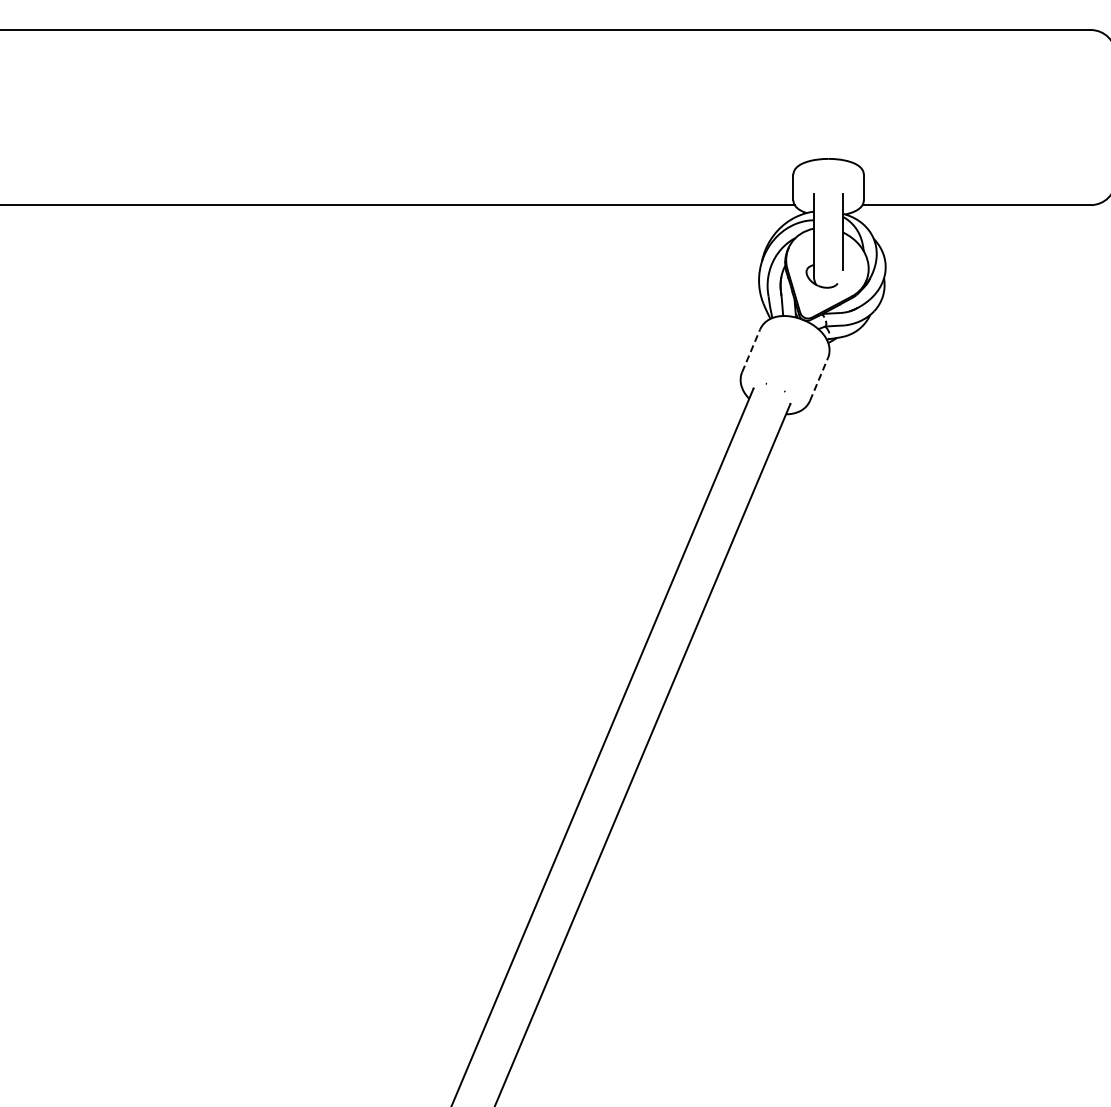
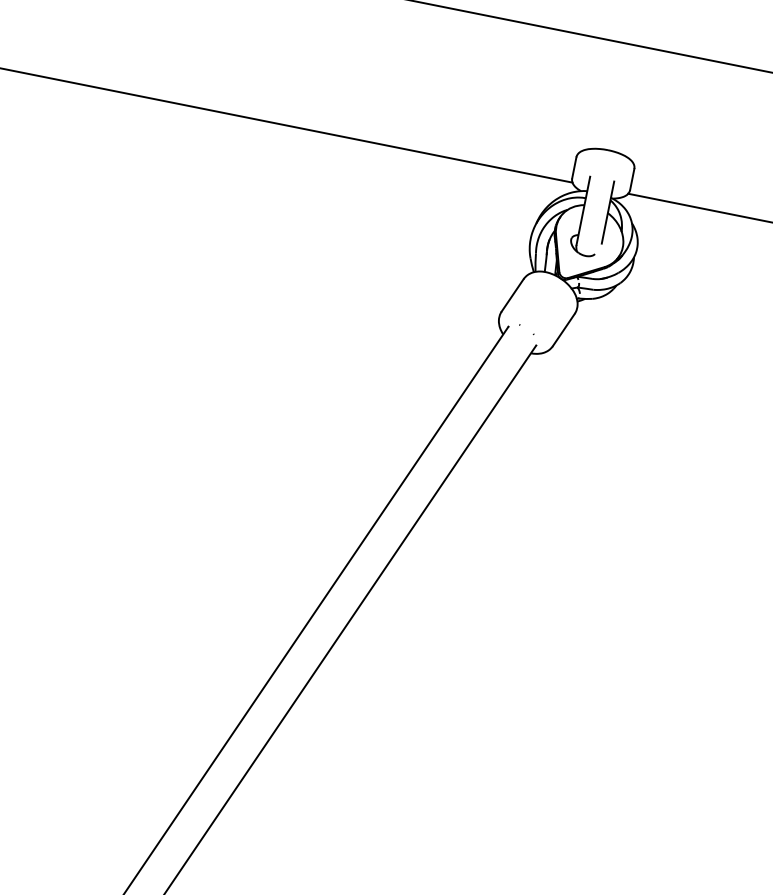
line: (751, 350) -> (513, 295), dashed -> solid
line: (819, 378) -> (564, 329), dashed -> solid

